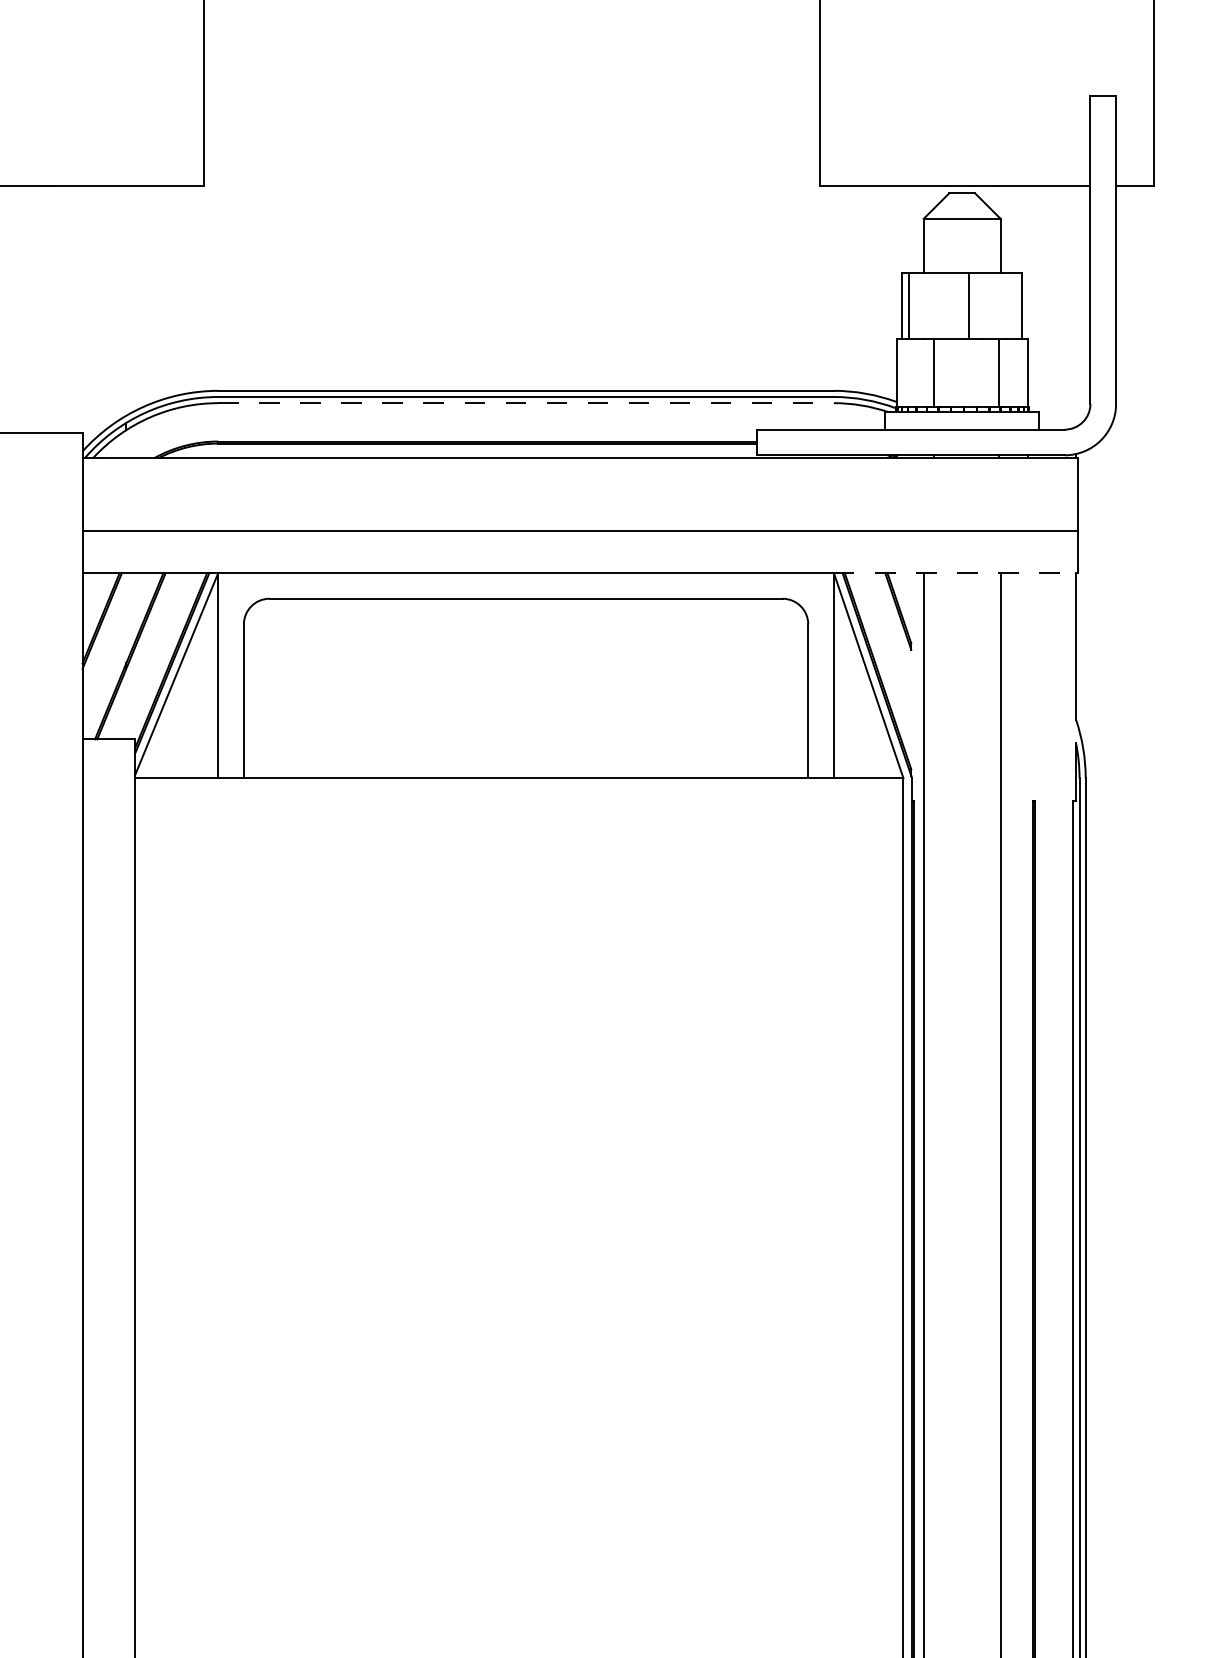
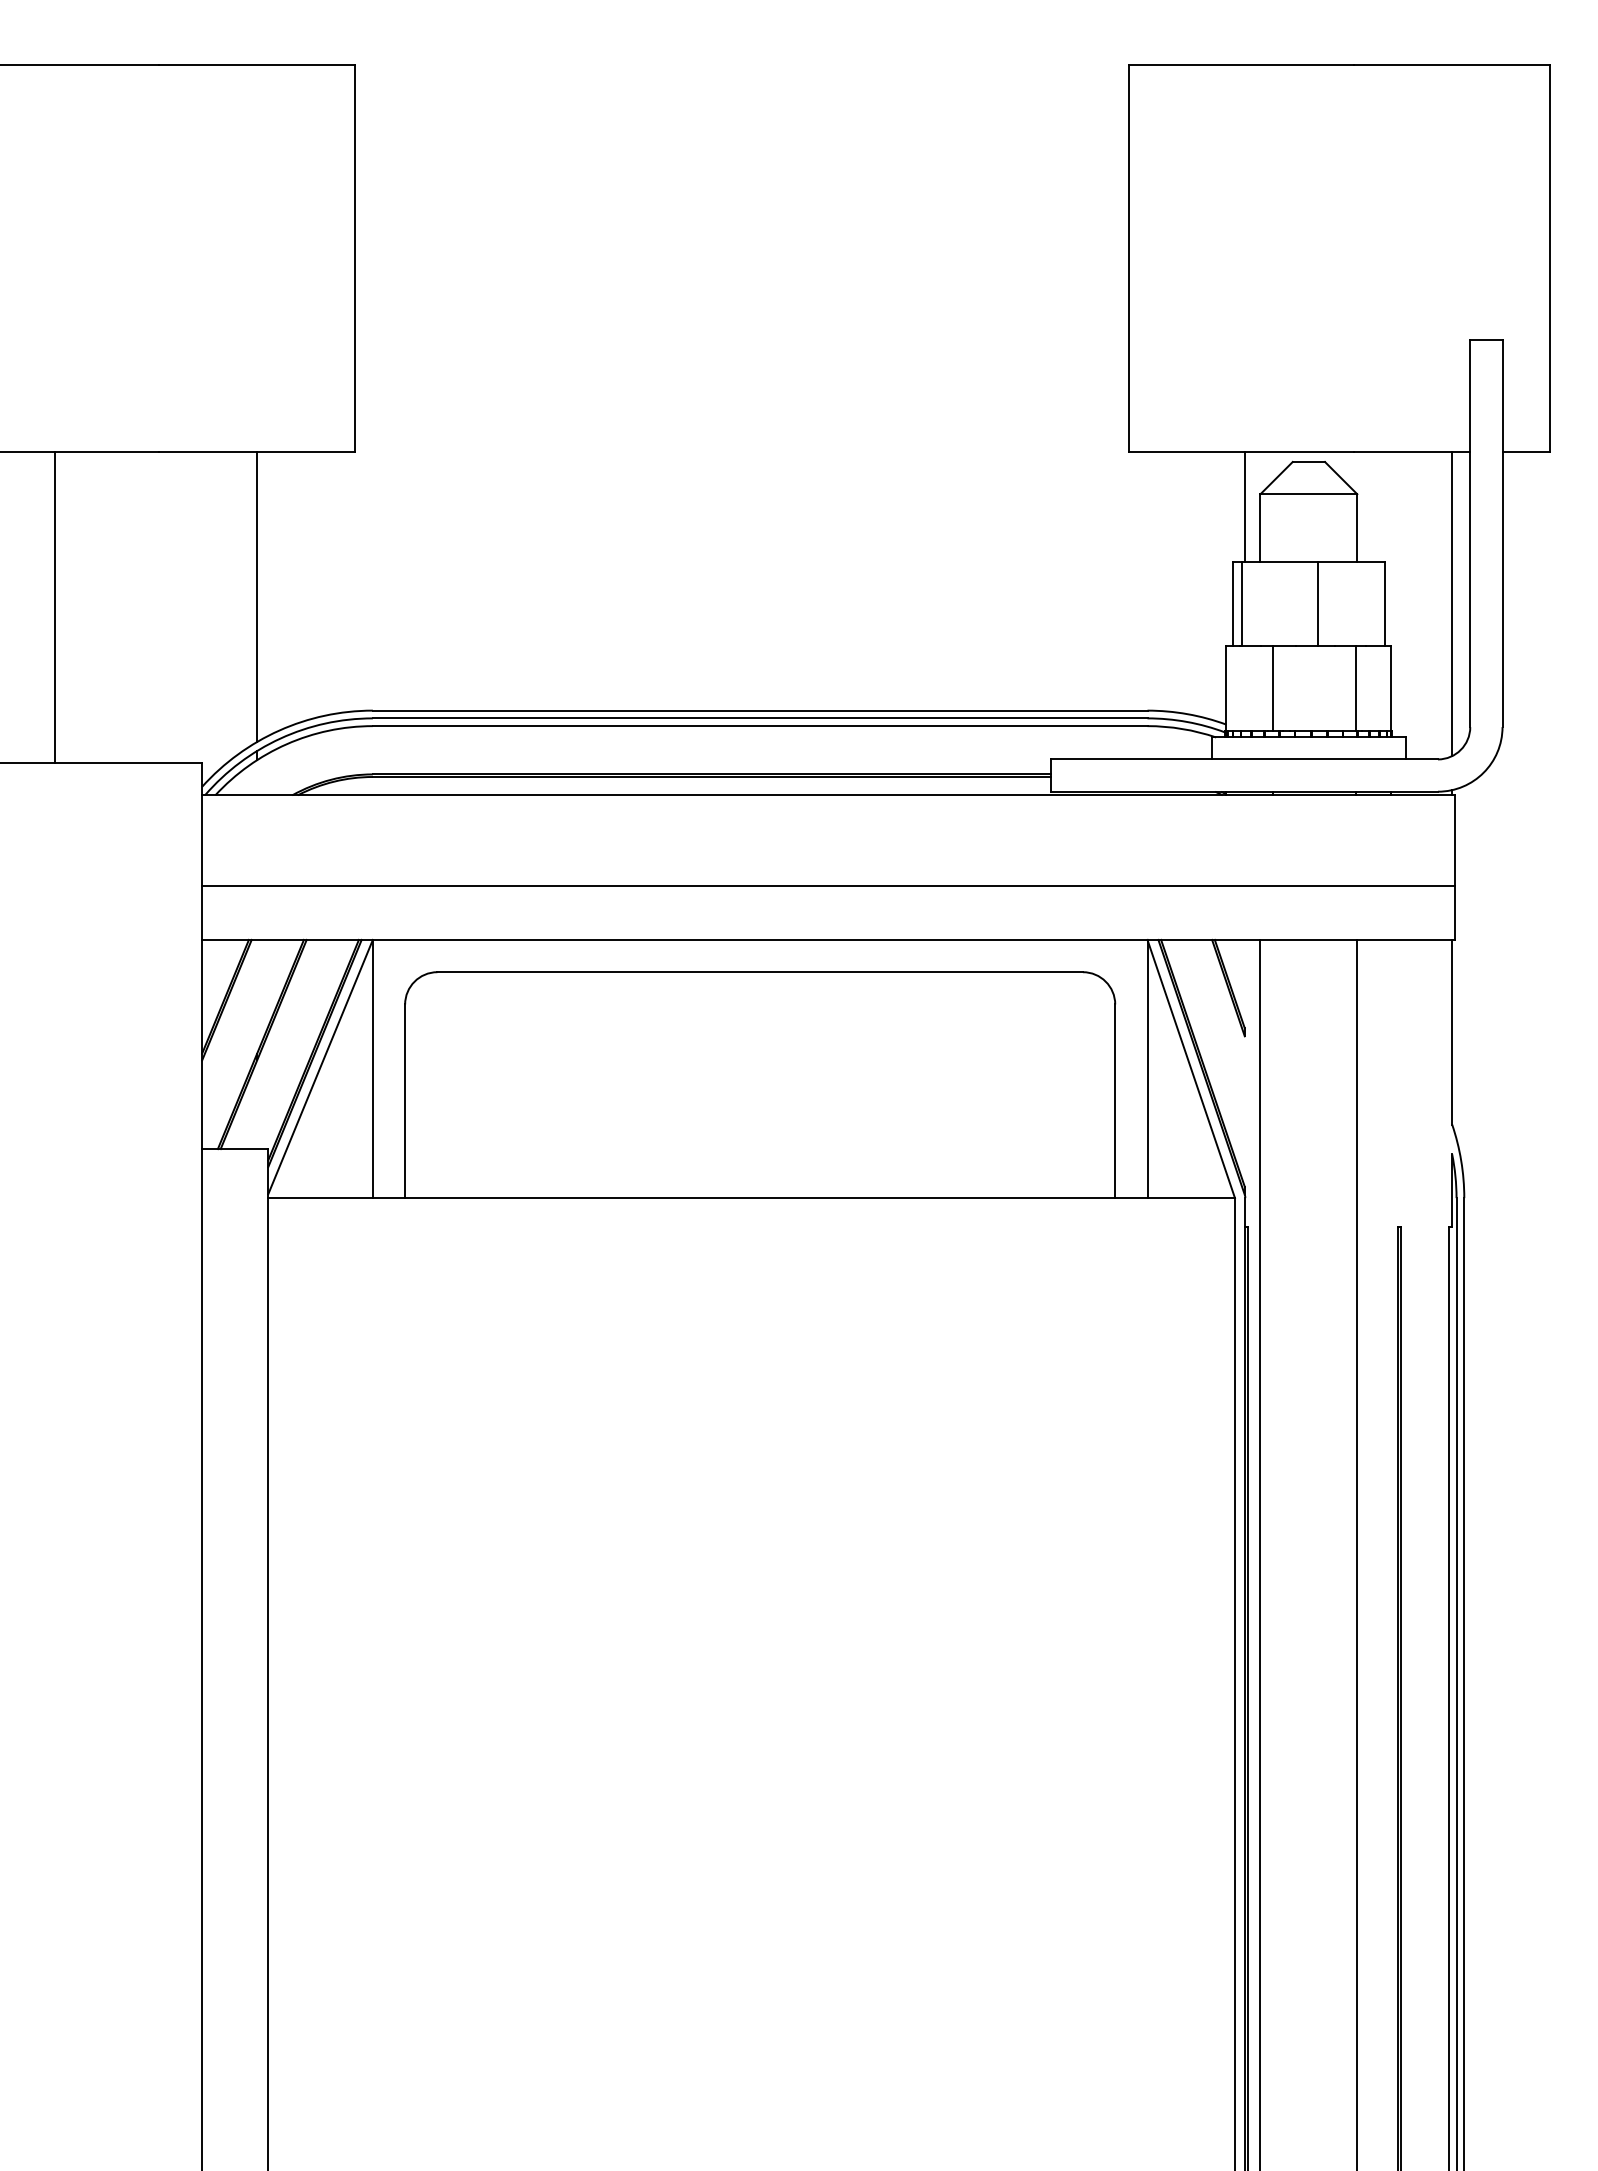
line: (911, 229) -> (1244, 507), added
line: (126, 300) -> (257, 596), added
line: (1076, 306) -> (1452, 604), added
line: (526, 403) -> (760, 726), dashed -> solid
line: (956, 572) -> (1301, 939), dashed -> solid

